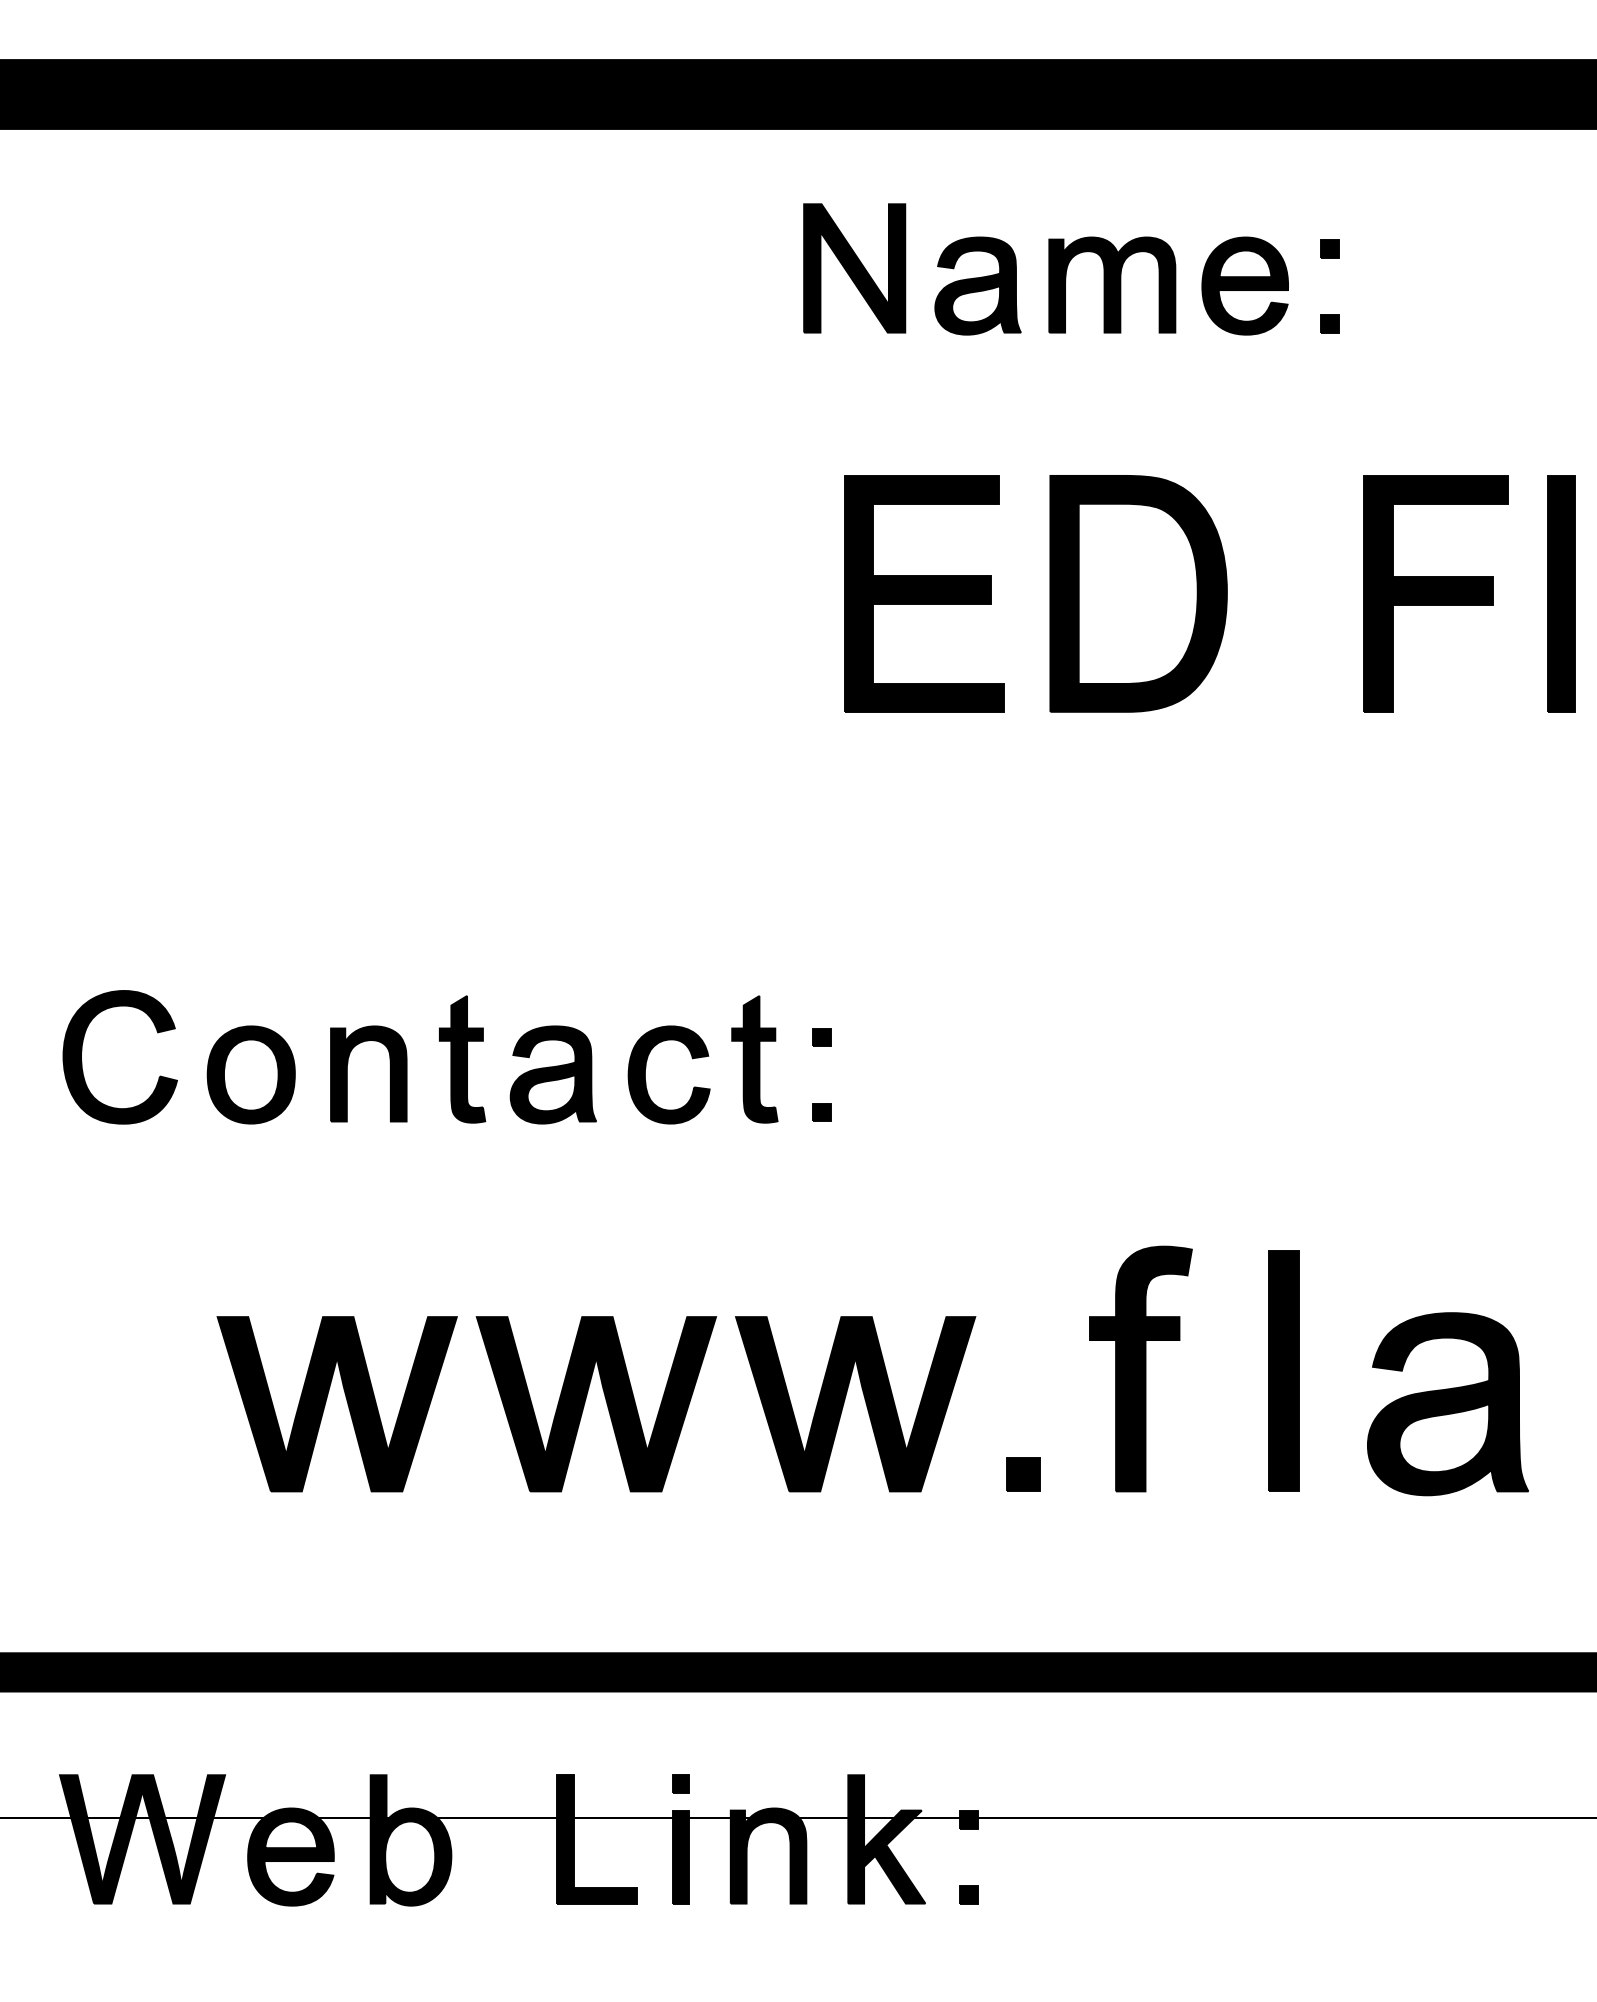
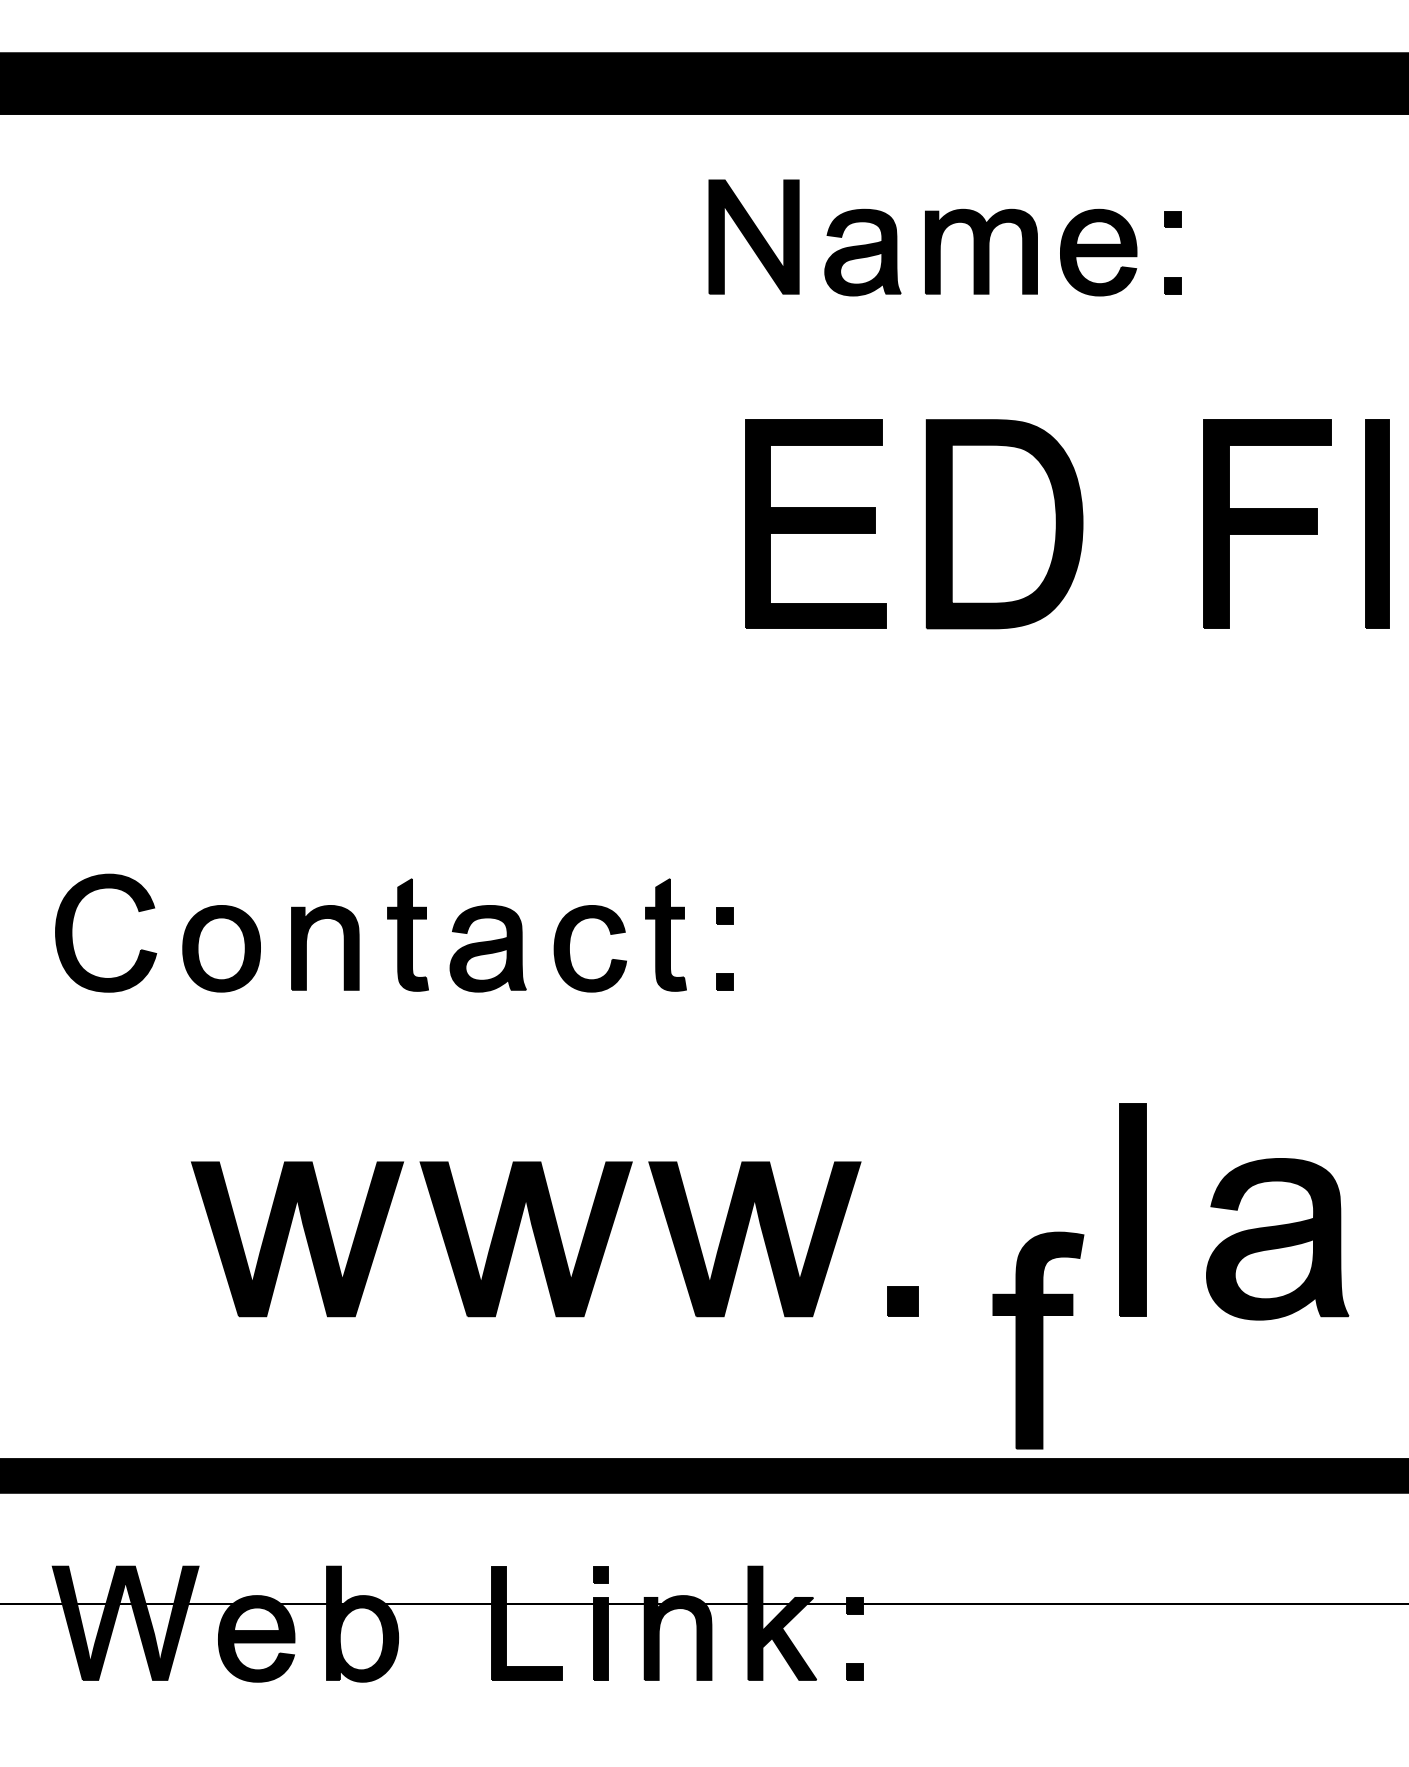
part: (1140, 1368) -> (1038, 1340), moved

